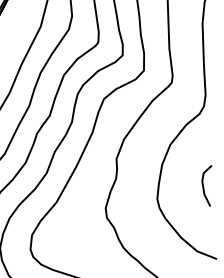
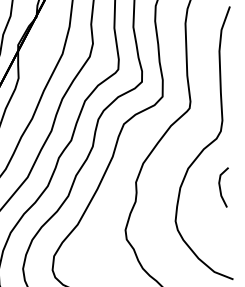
line: (204, 187) -> (221, 189), moved

